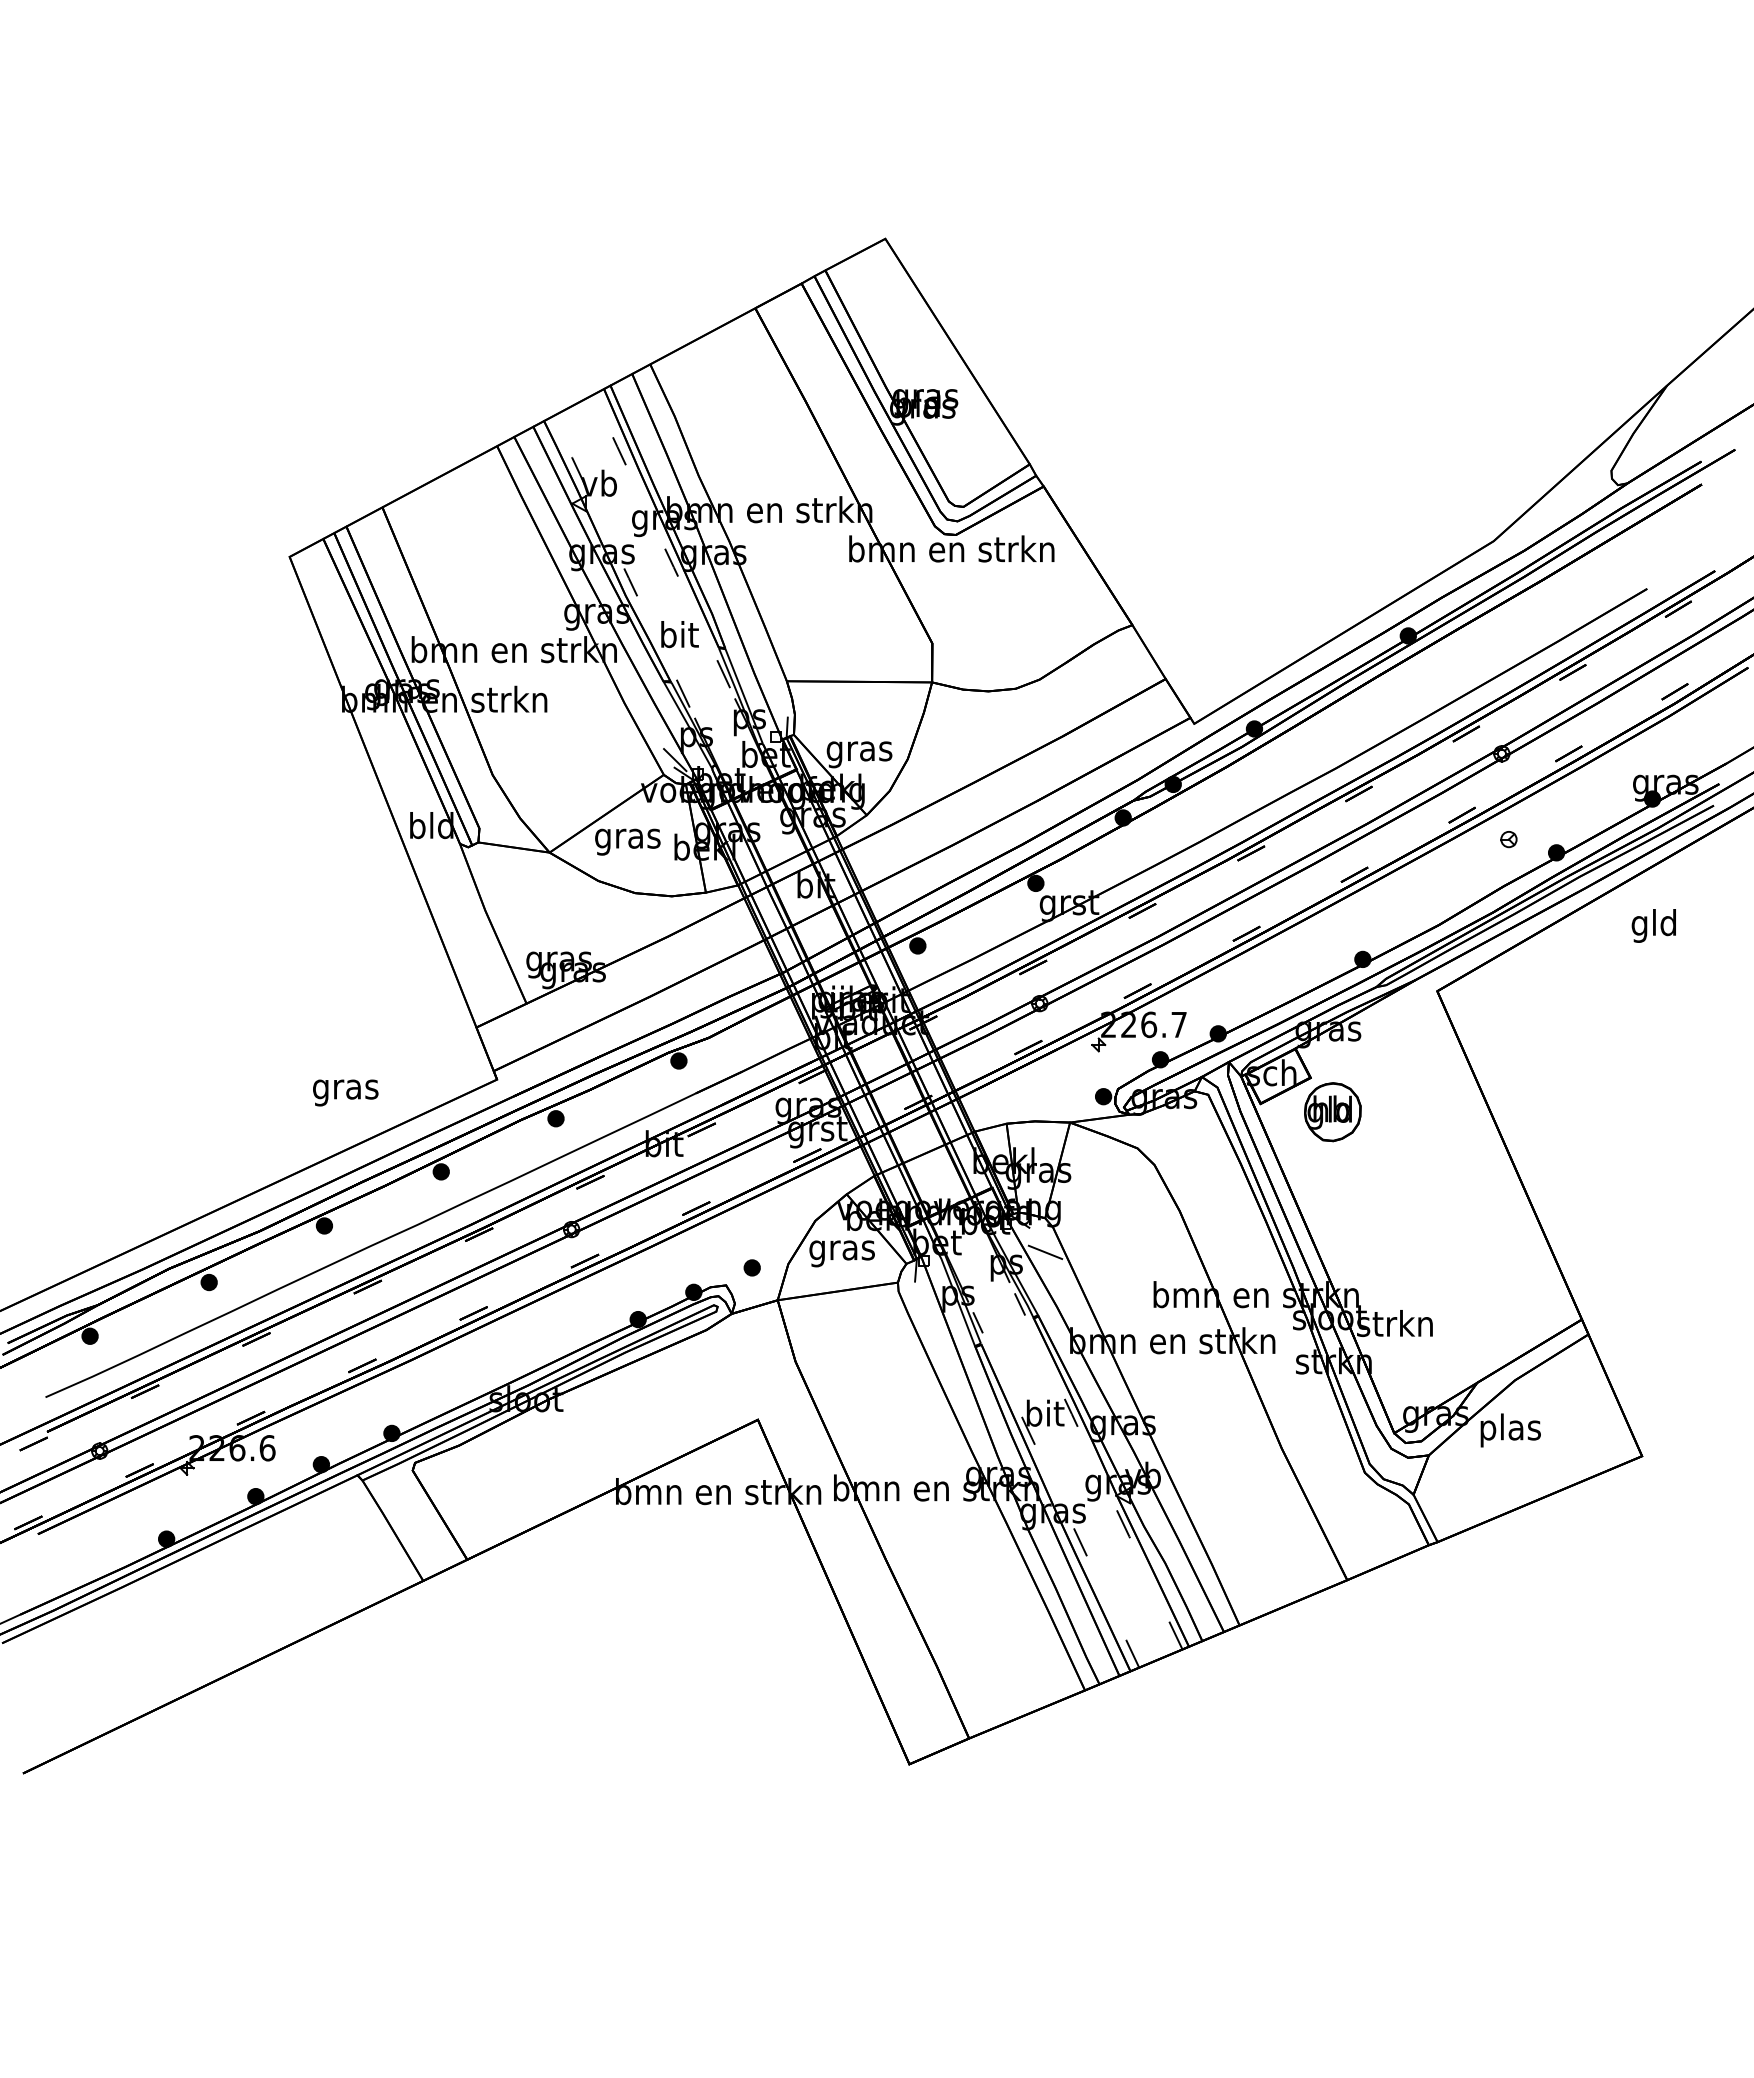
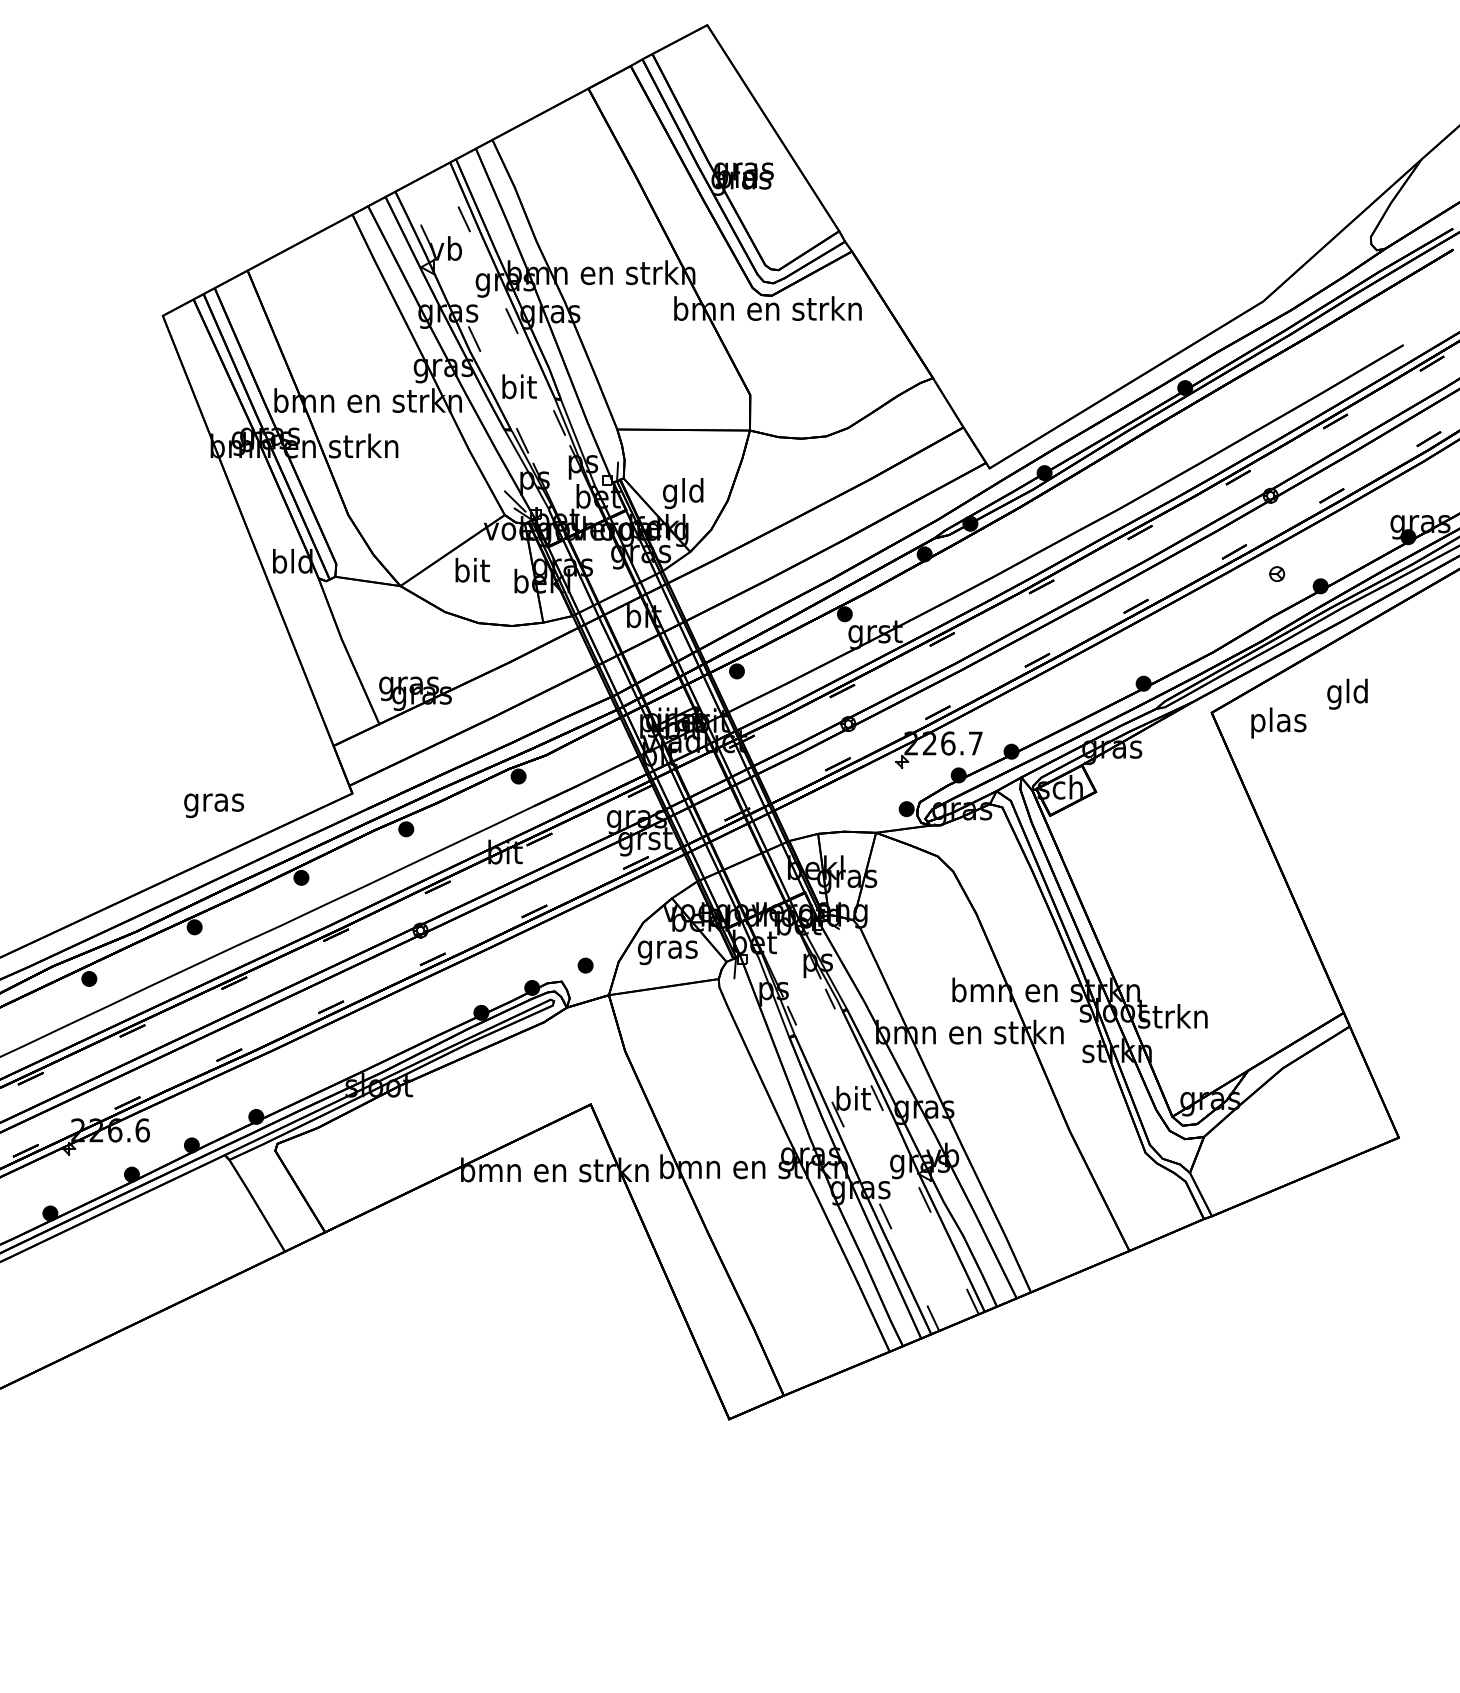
text: (859, 751) -> (683, 493), gras -> gld
text: (627, 838) -> (471, 573), gras -> bit
text: (1653, 925) -> (1347, 693), moved
part: (1332, 1112) -> (1115, 823), removed
line: (1045, 1252) -> (853, 951), removed
text: (1510, 1430) -> (1278, 723), moved

